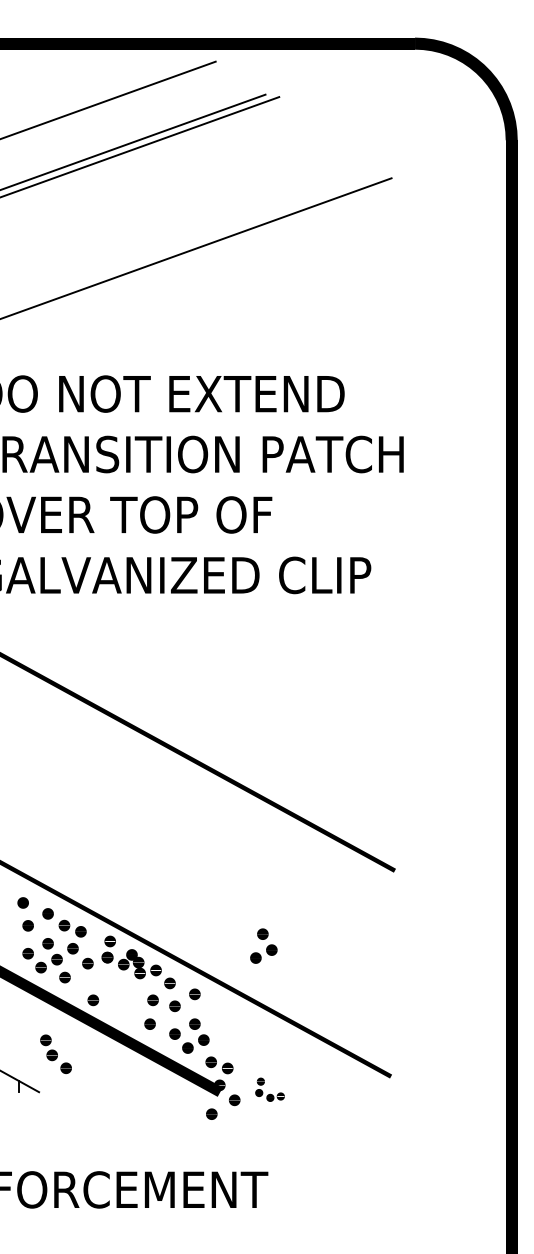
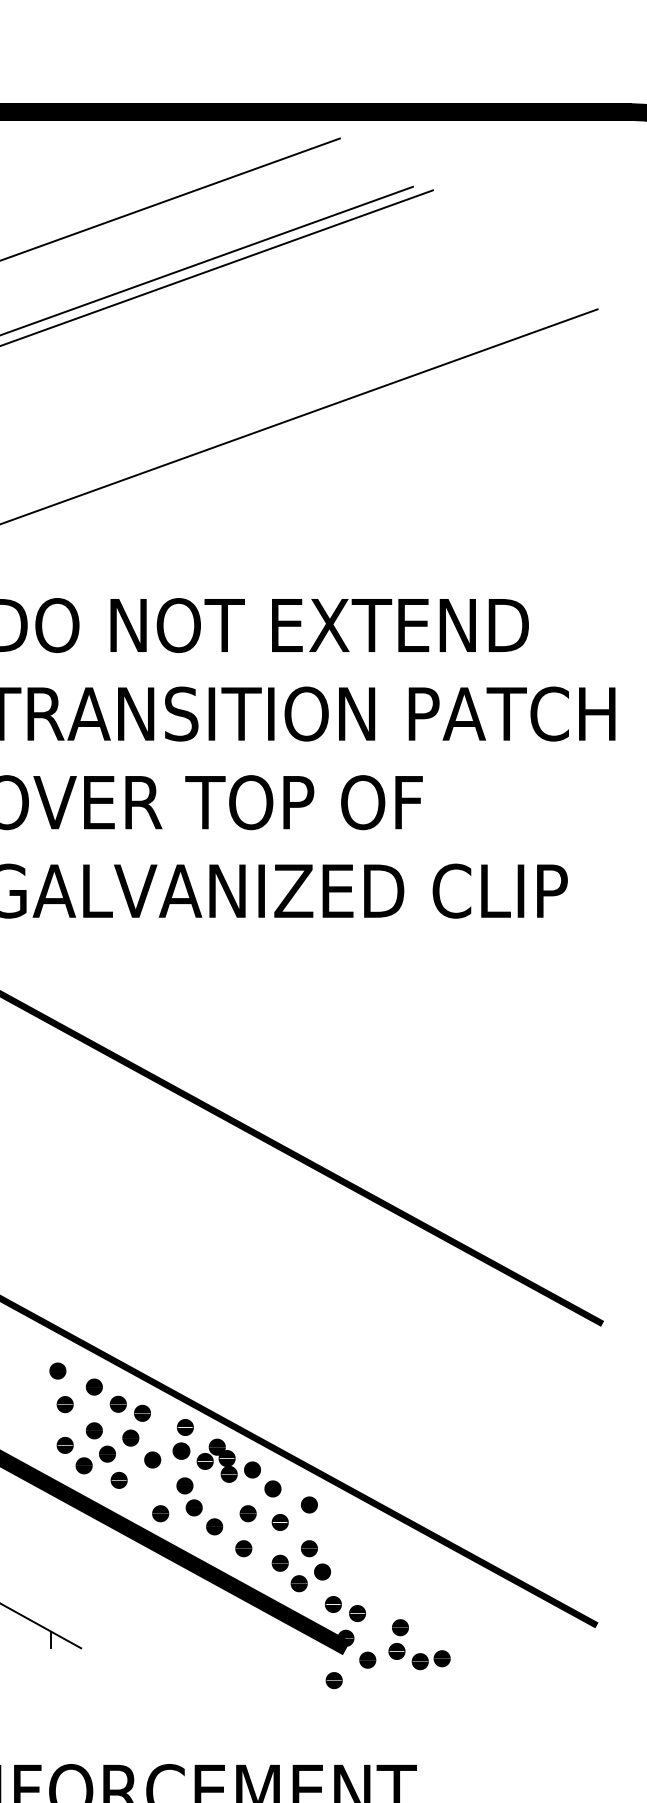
part: (263, 945) -> (409, 1433), removed
part: (55, 1053) -> (198, 1505), moved
part: (269, 1089) -> (418, 1644), size x1.43

